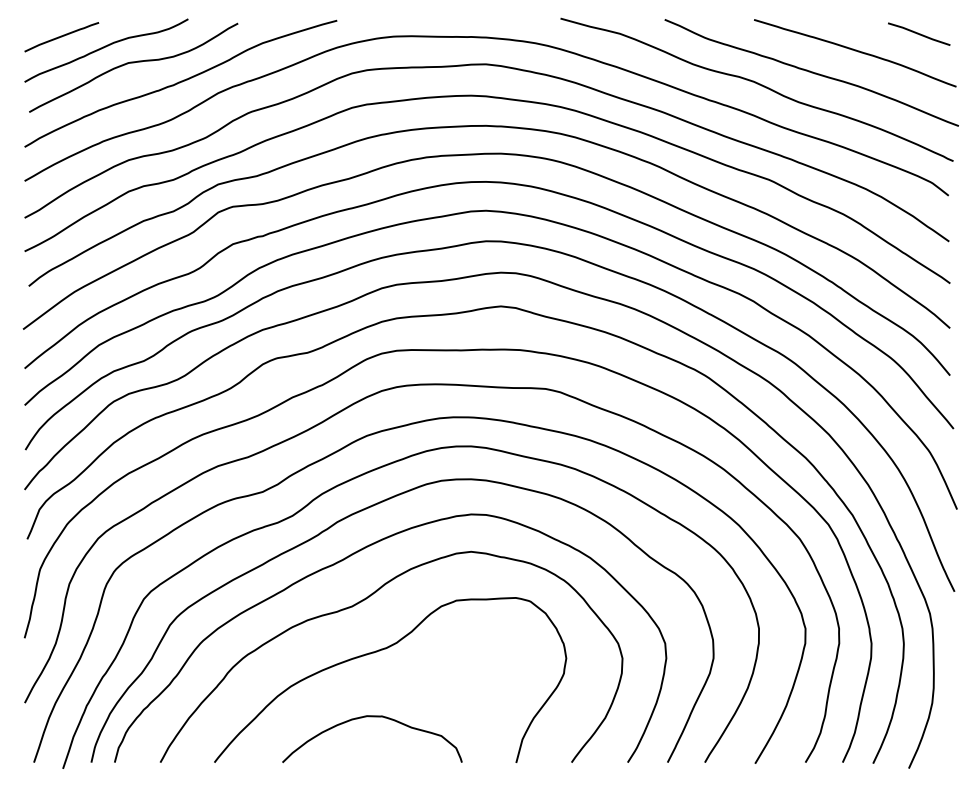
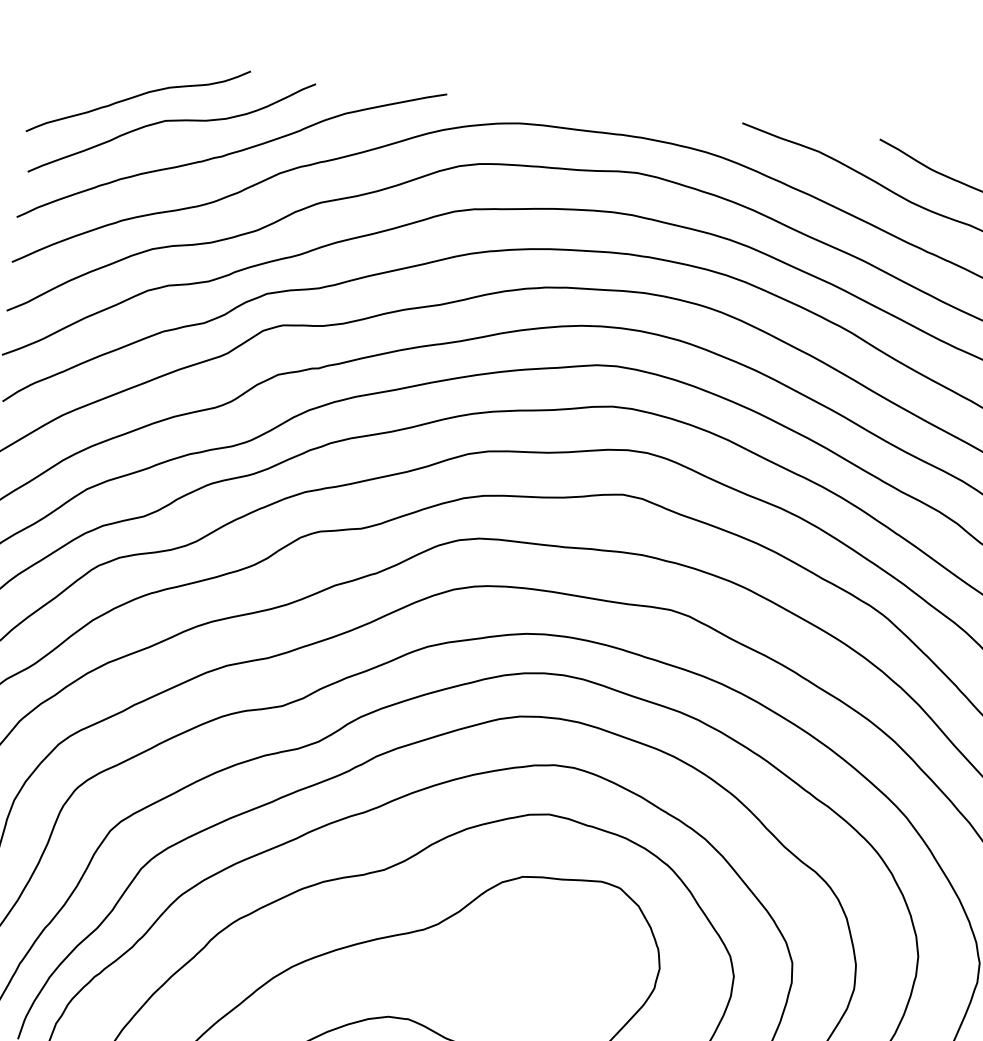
curve: (61, 37) -> (80, 77), removed

